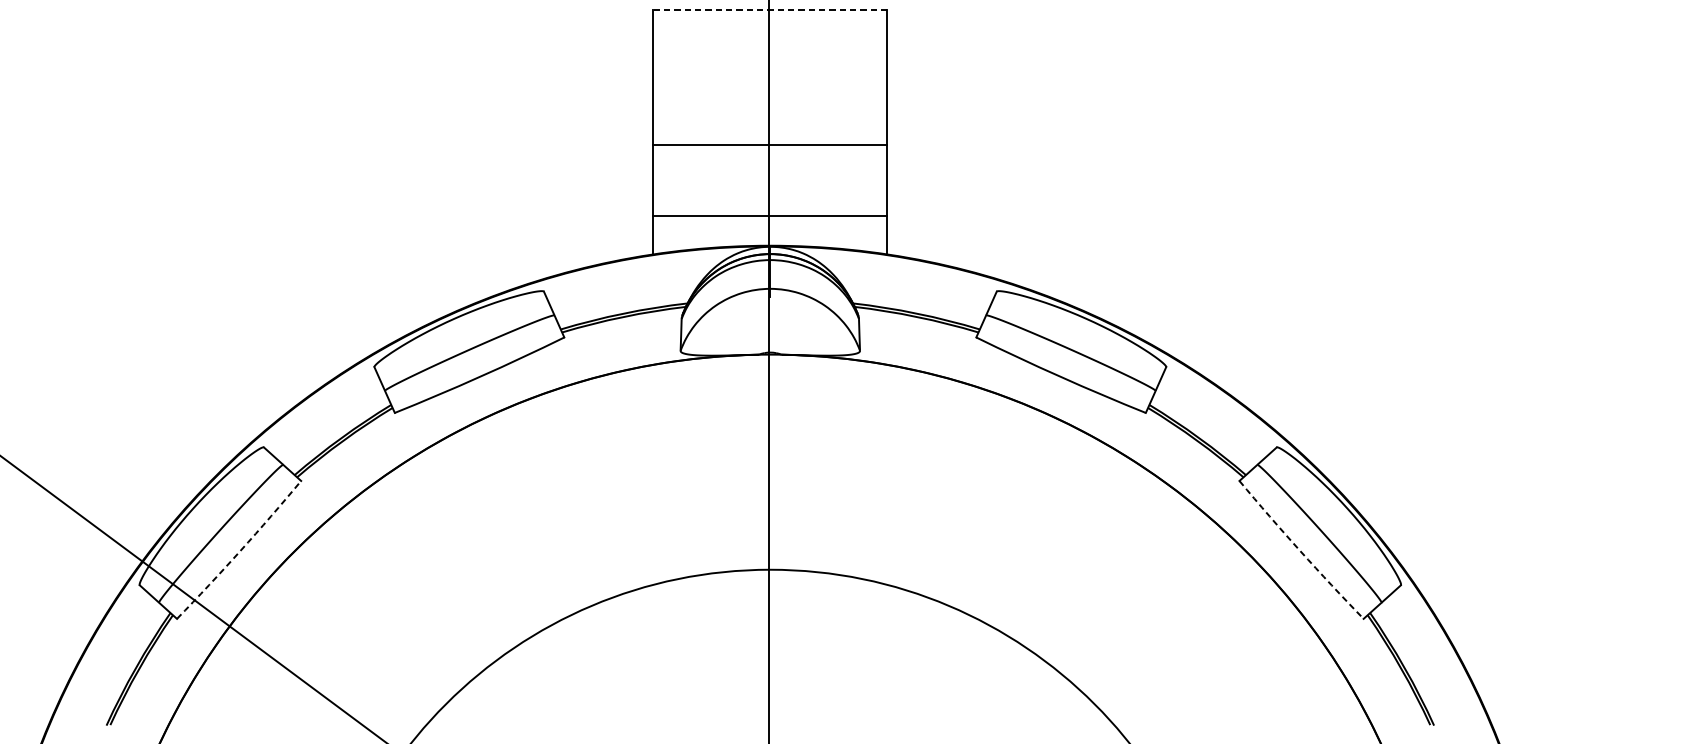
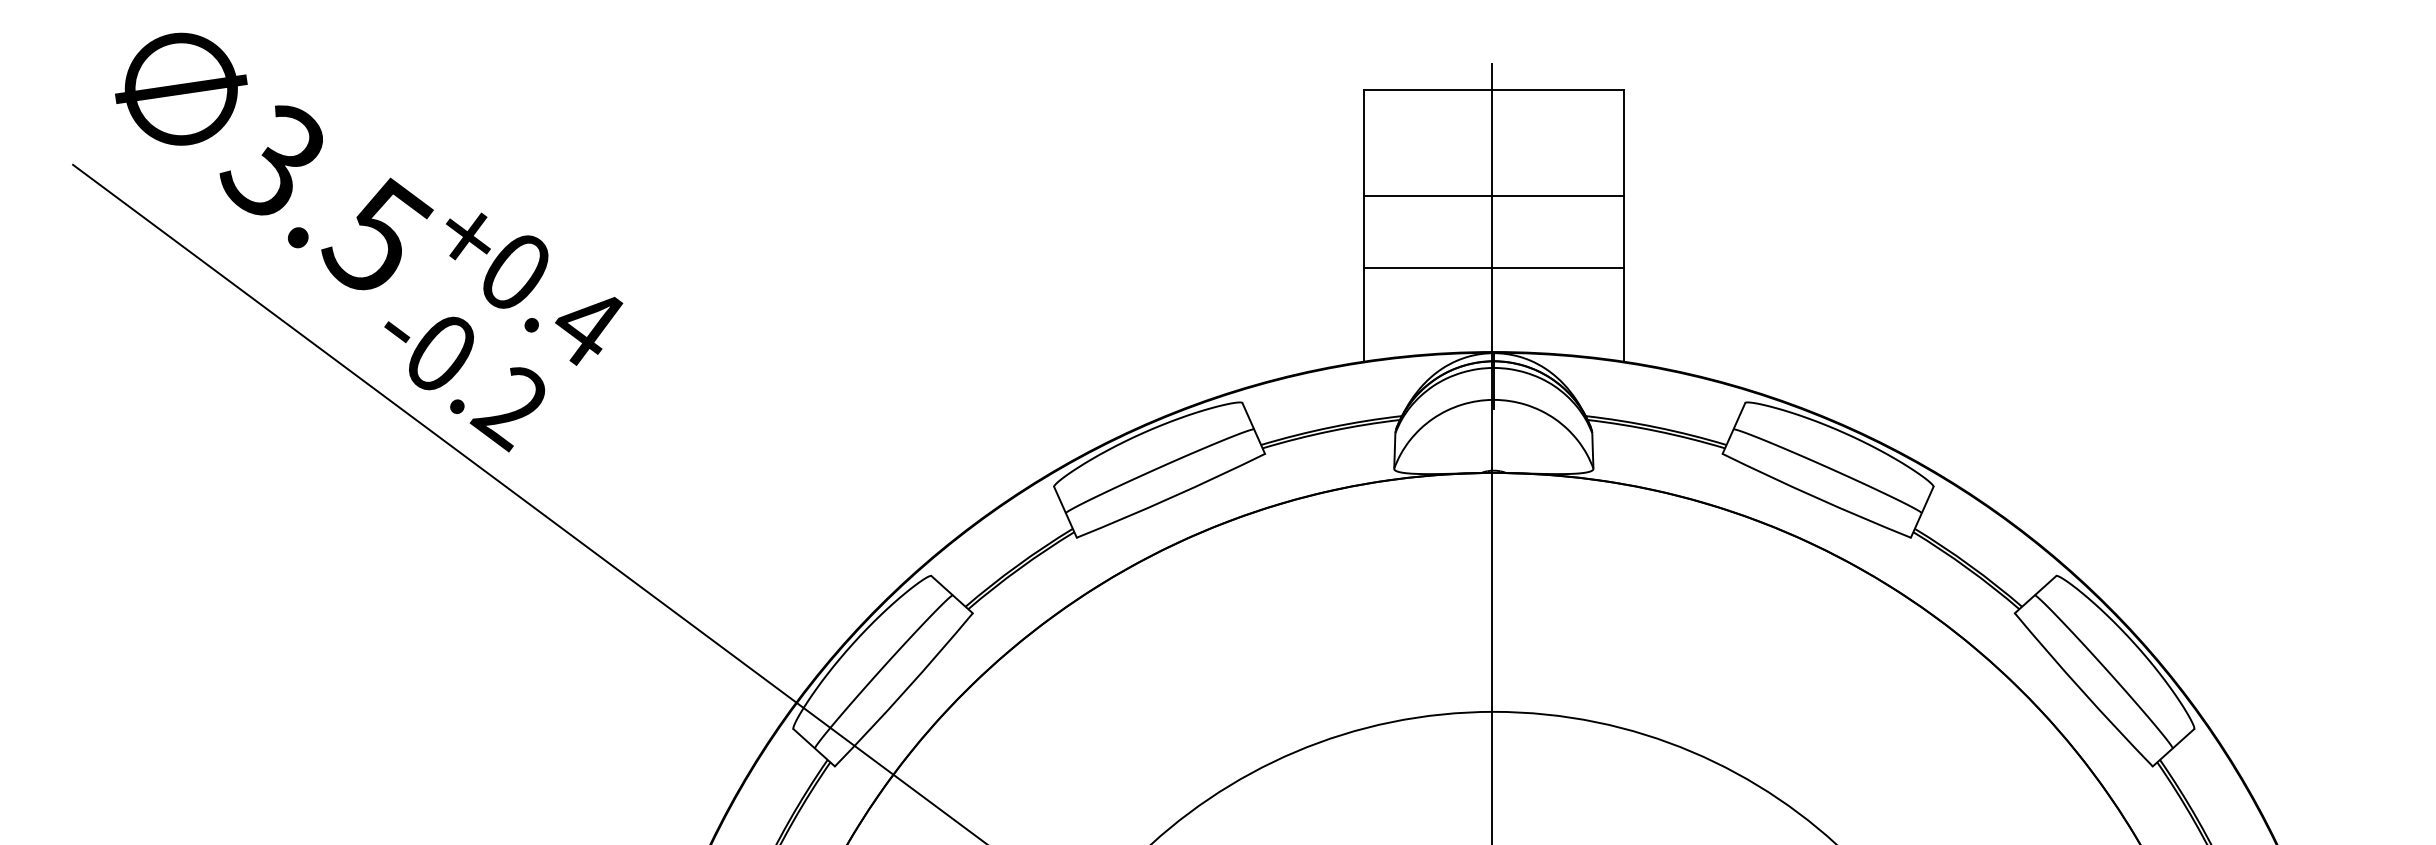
line: (770, 9) -> (1493, 89), dashed -> solid
line: (770, 145) -> (1493, 195), moved
line: (770, 216) -> (1493, 268), moved
arc: (240, 551) -> (905, 691), dashed -> solid
arc: (1300, 551) -> (2082, 691), dashed -> solid

